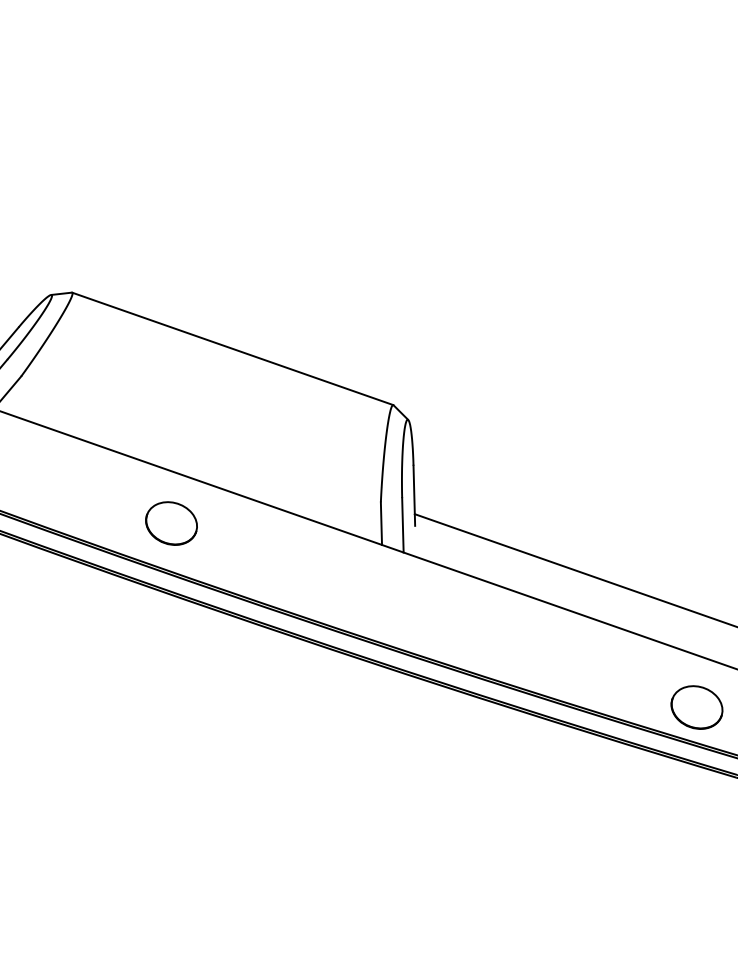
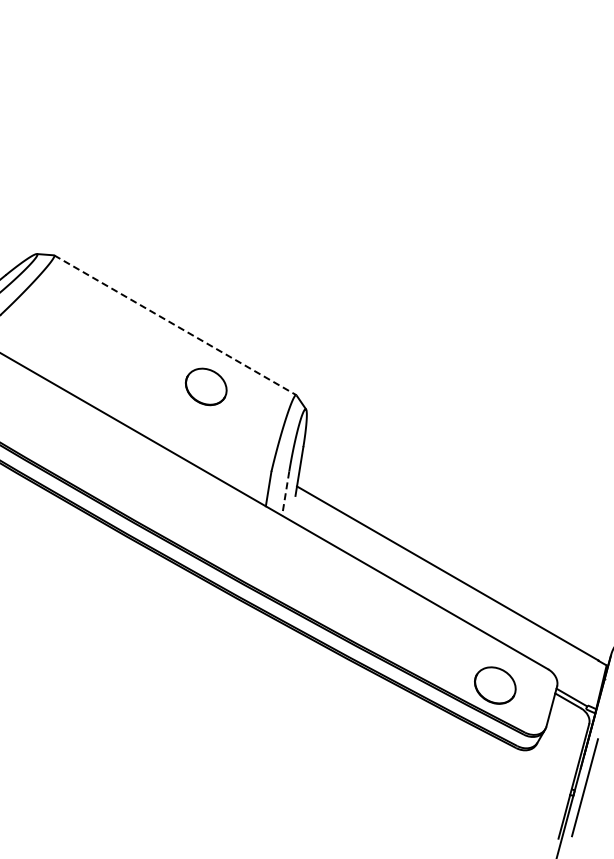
line: (233, 349) -> (175, 325), solid -> dashed
part: (171, 522) -> (206, 386), moved
line: (402, 526) -> (285, 494), solid -> dashed

